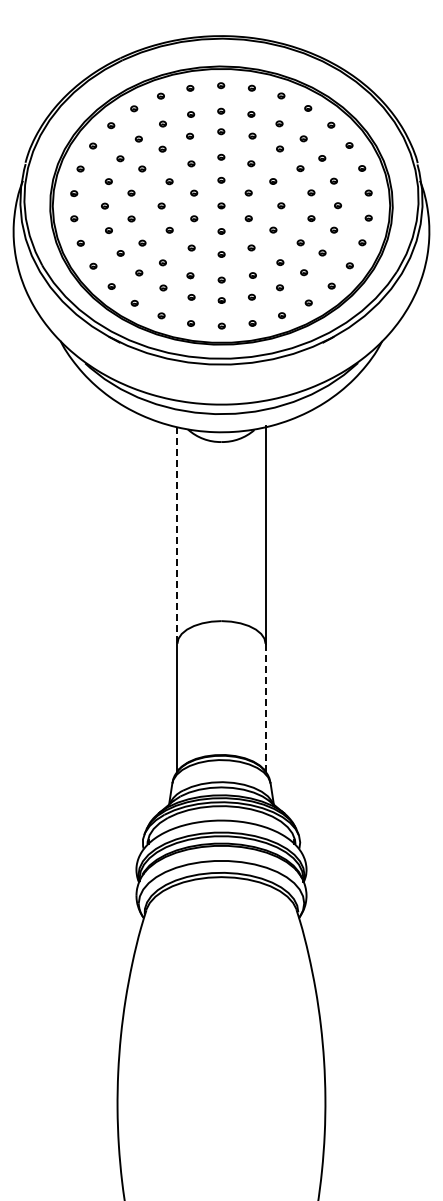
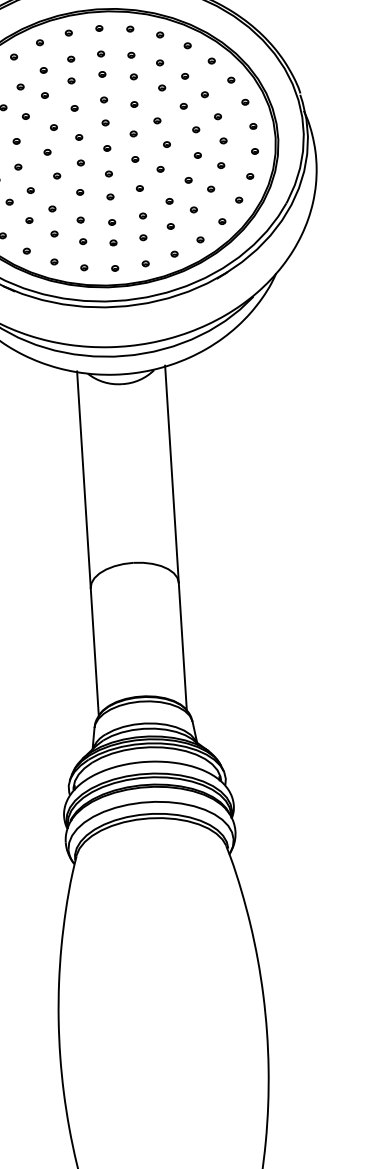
line: (177, 535) -> (84, 480), dashed -> solid
line: (265, 707) -> (182, 646), dashed -> solid

